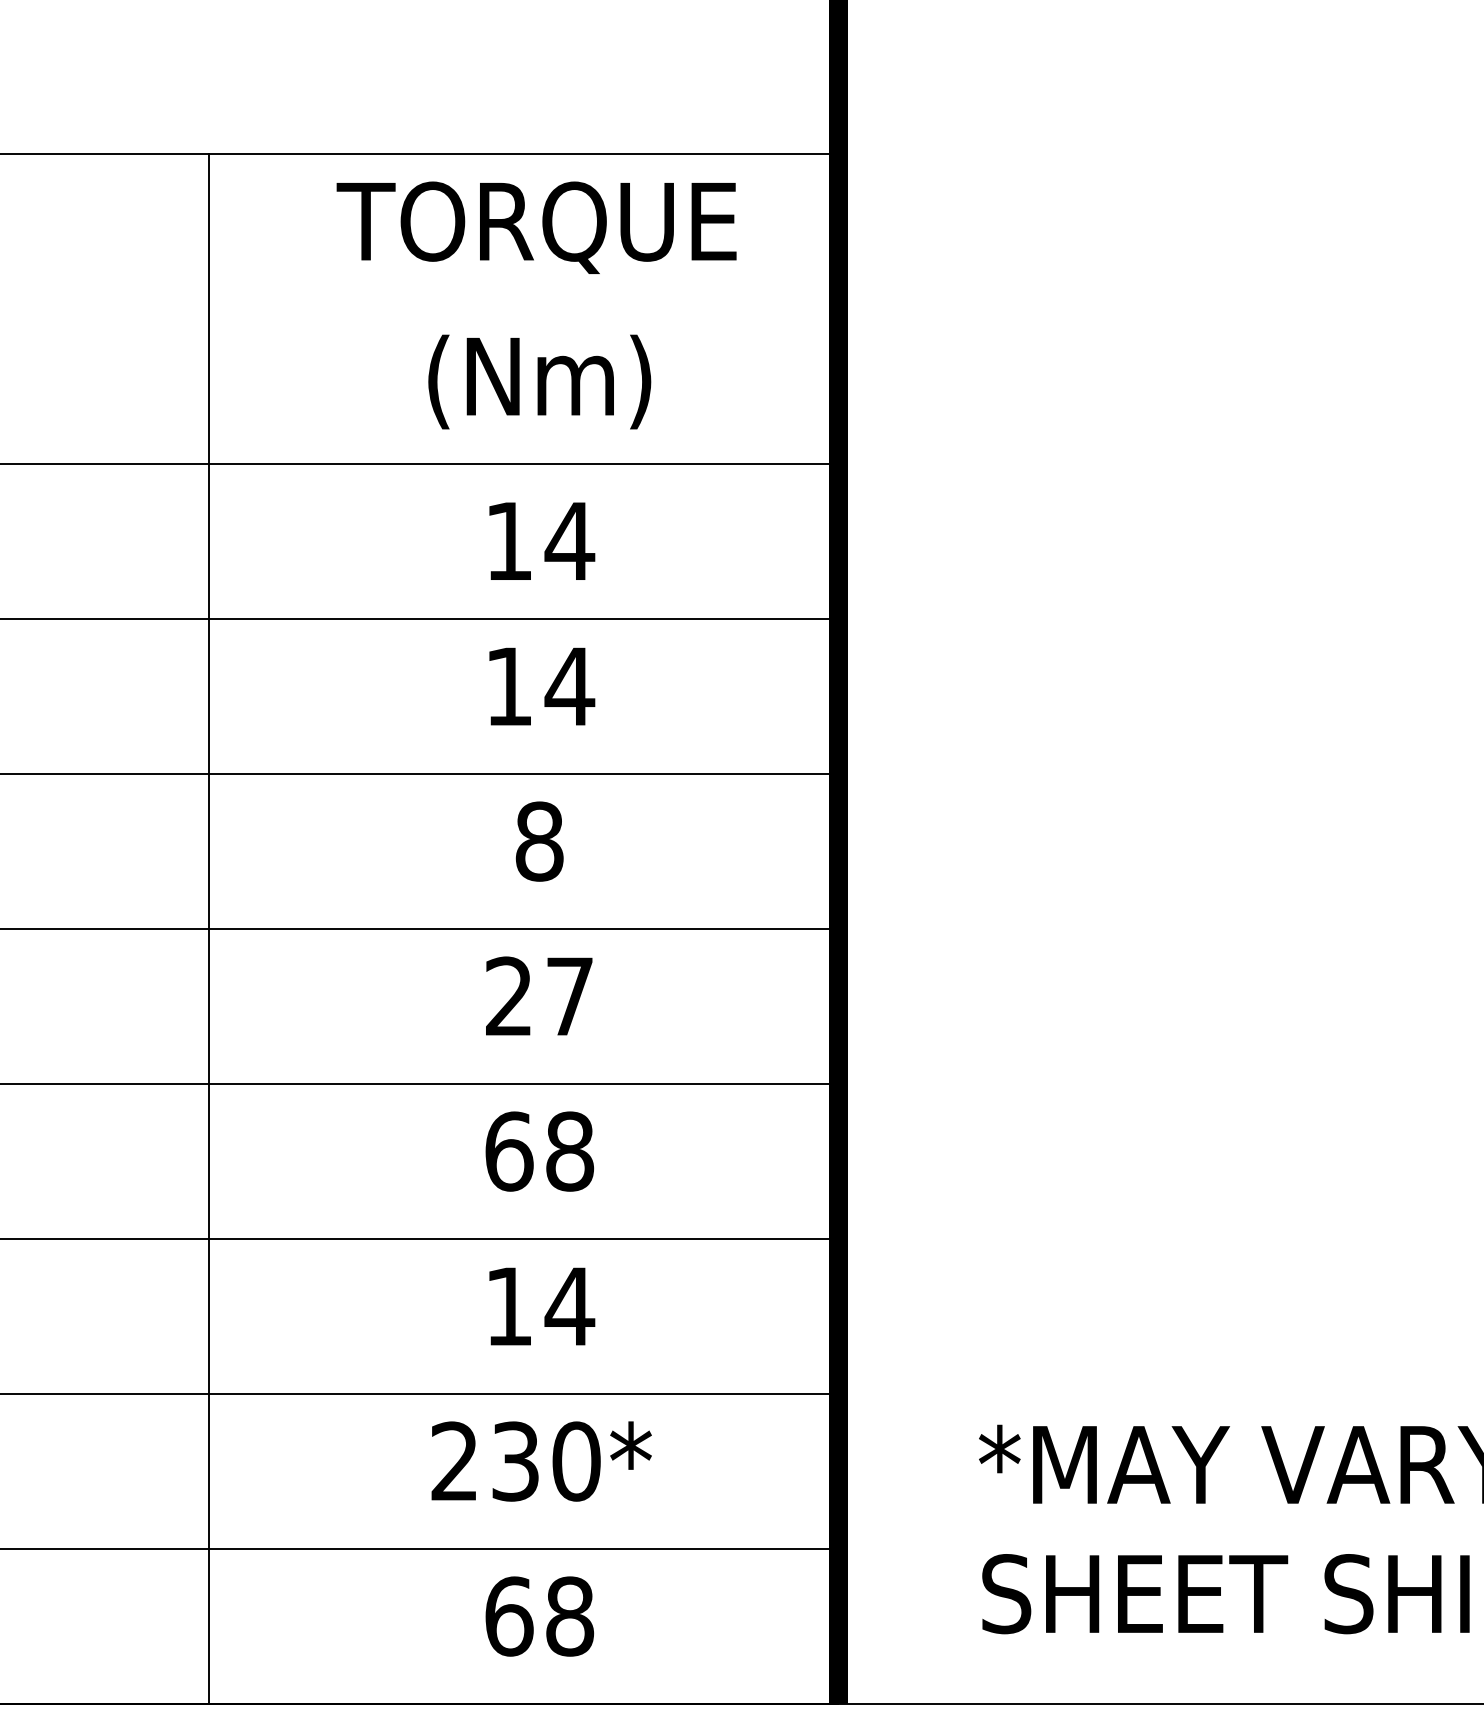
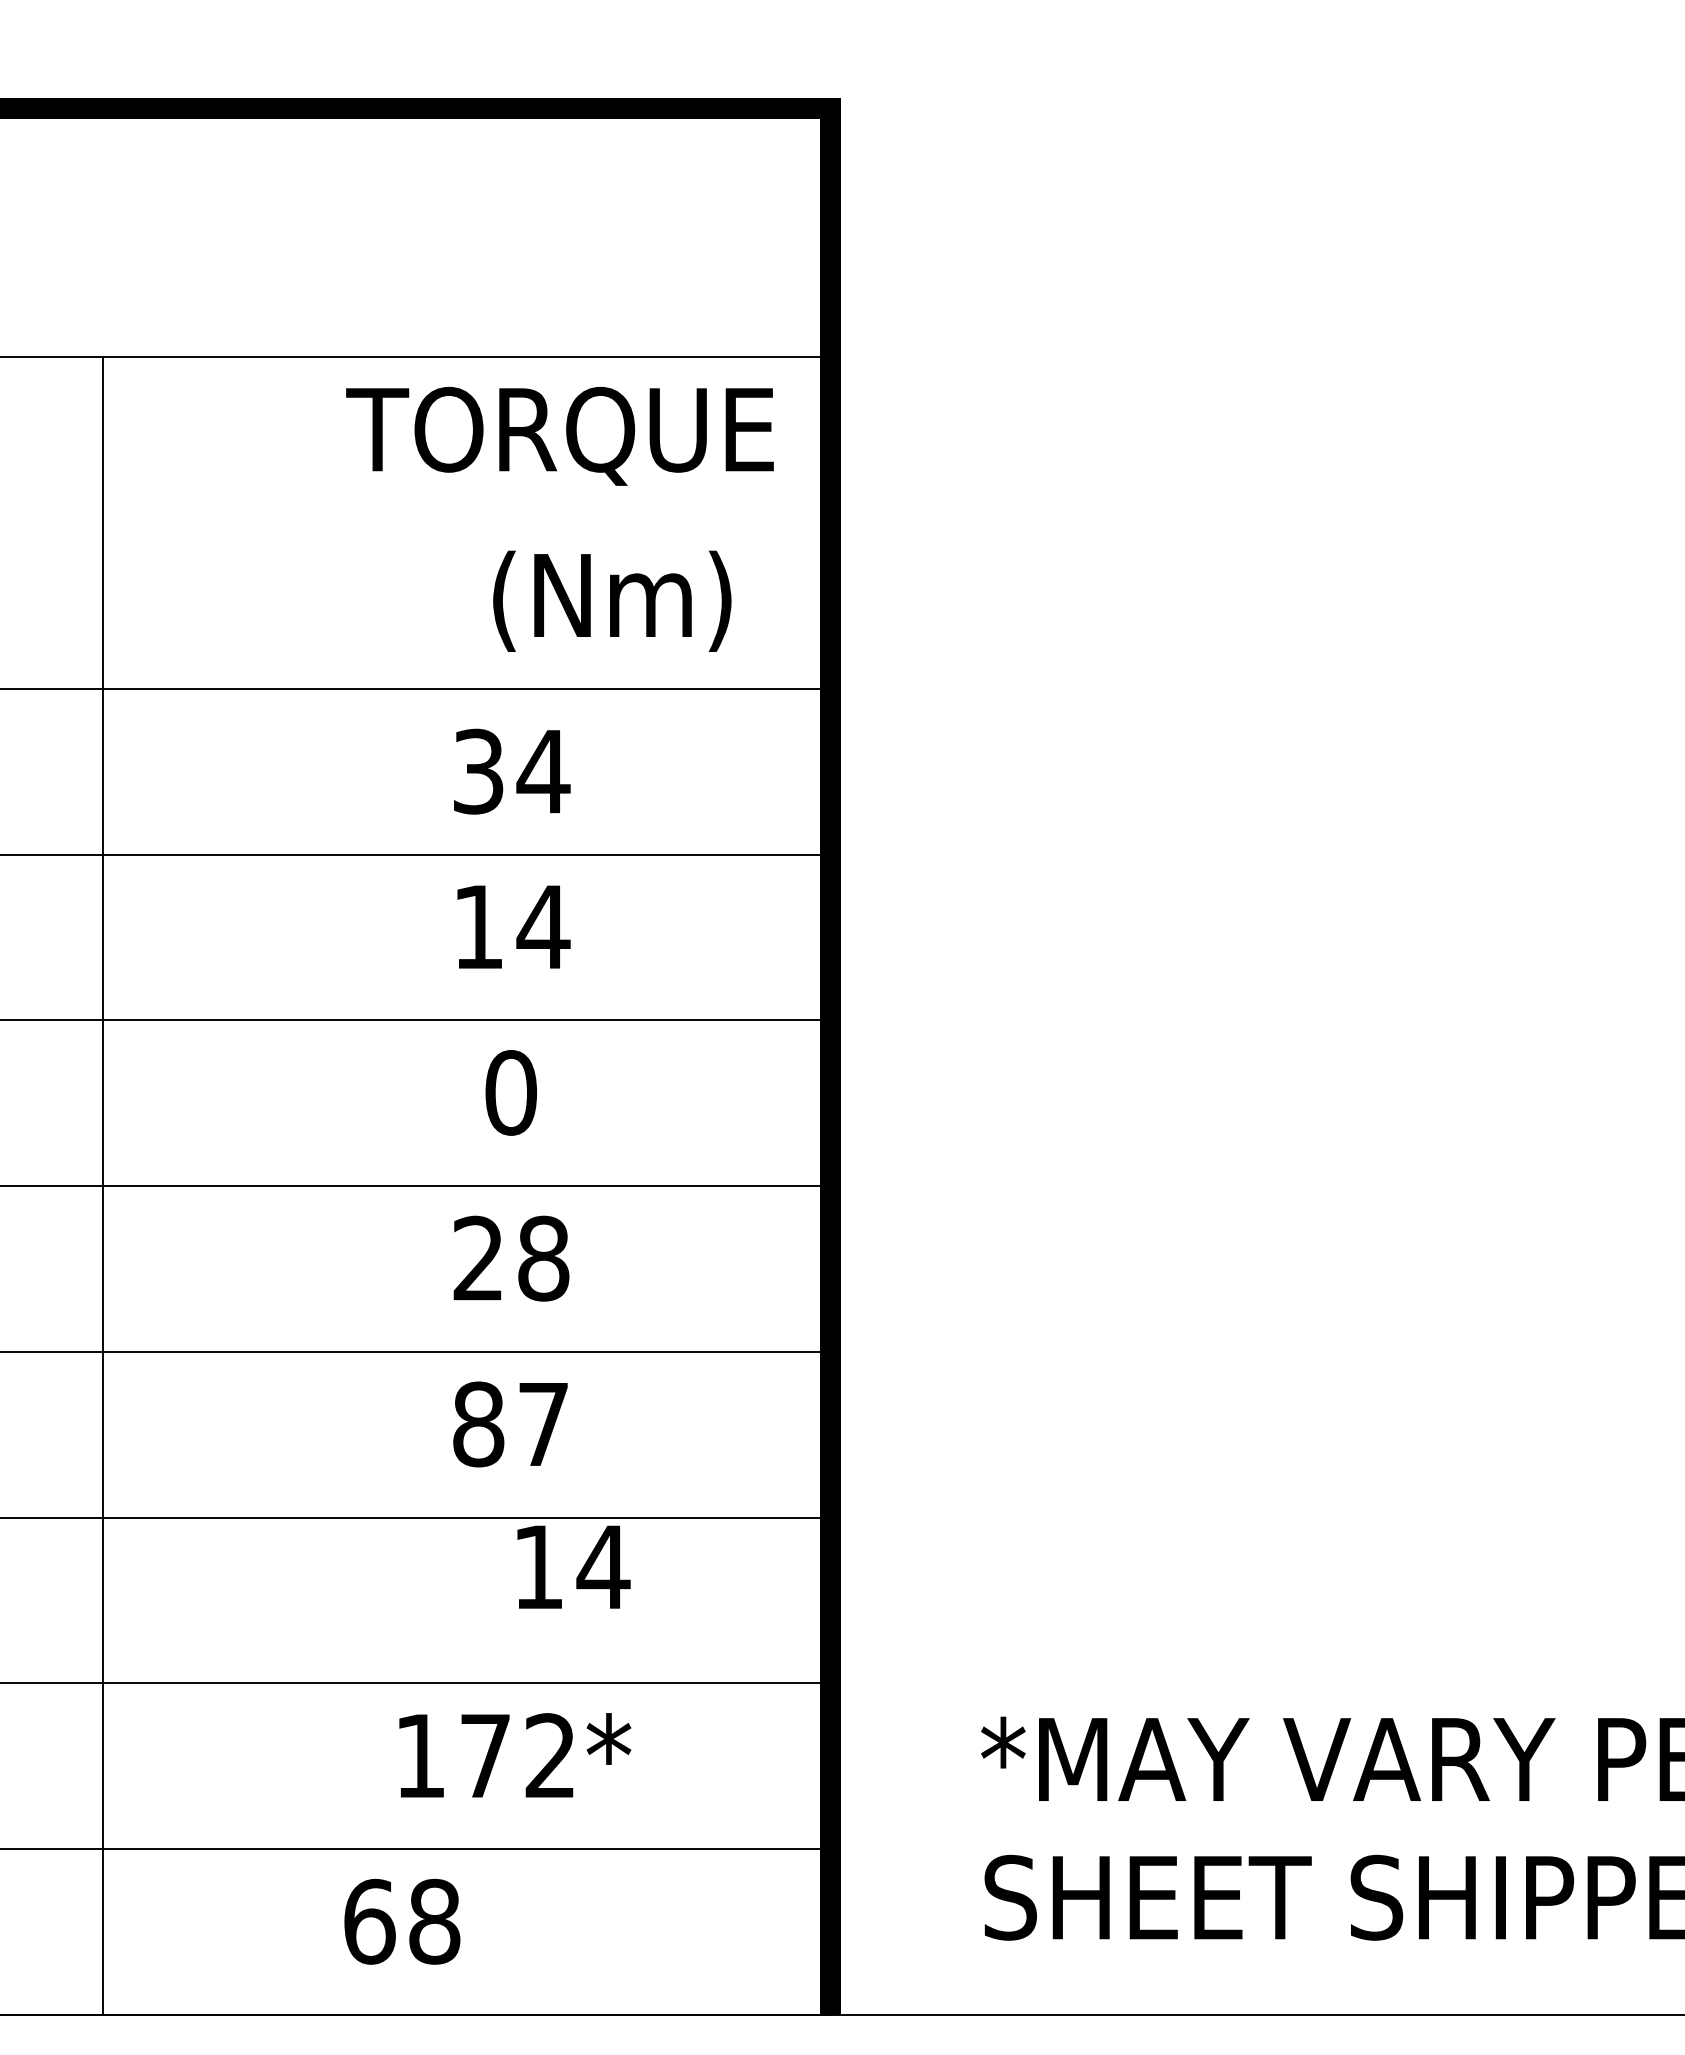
text: (536, 227) -> (559, 435), moved
text: (539, 381) -> (612, 600), moved
text: (509, 541) -> (478, 771), 14 -> 34
text: (539, 841) -> (511, 1092), 8 -> 0
line: (208, 929) -> (103, 1186), moved
text: (569, 996) -> (543, 1258), 27 -> 28
text: (539, 1151) -> (511, 1424), 68 -> 87
text: (541, 1305) -> (573, 1566), moved
text: (515, 1461) -> (485, 1755), 230* -> 172*
text: (539, 1616) -> (402, 1921), moved

